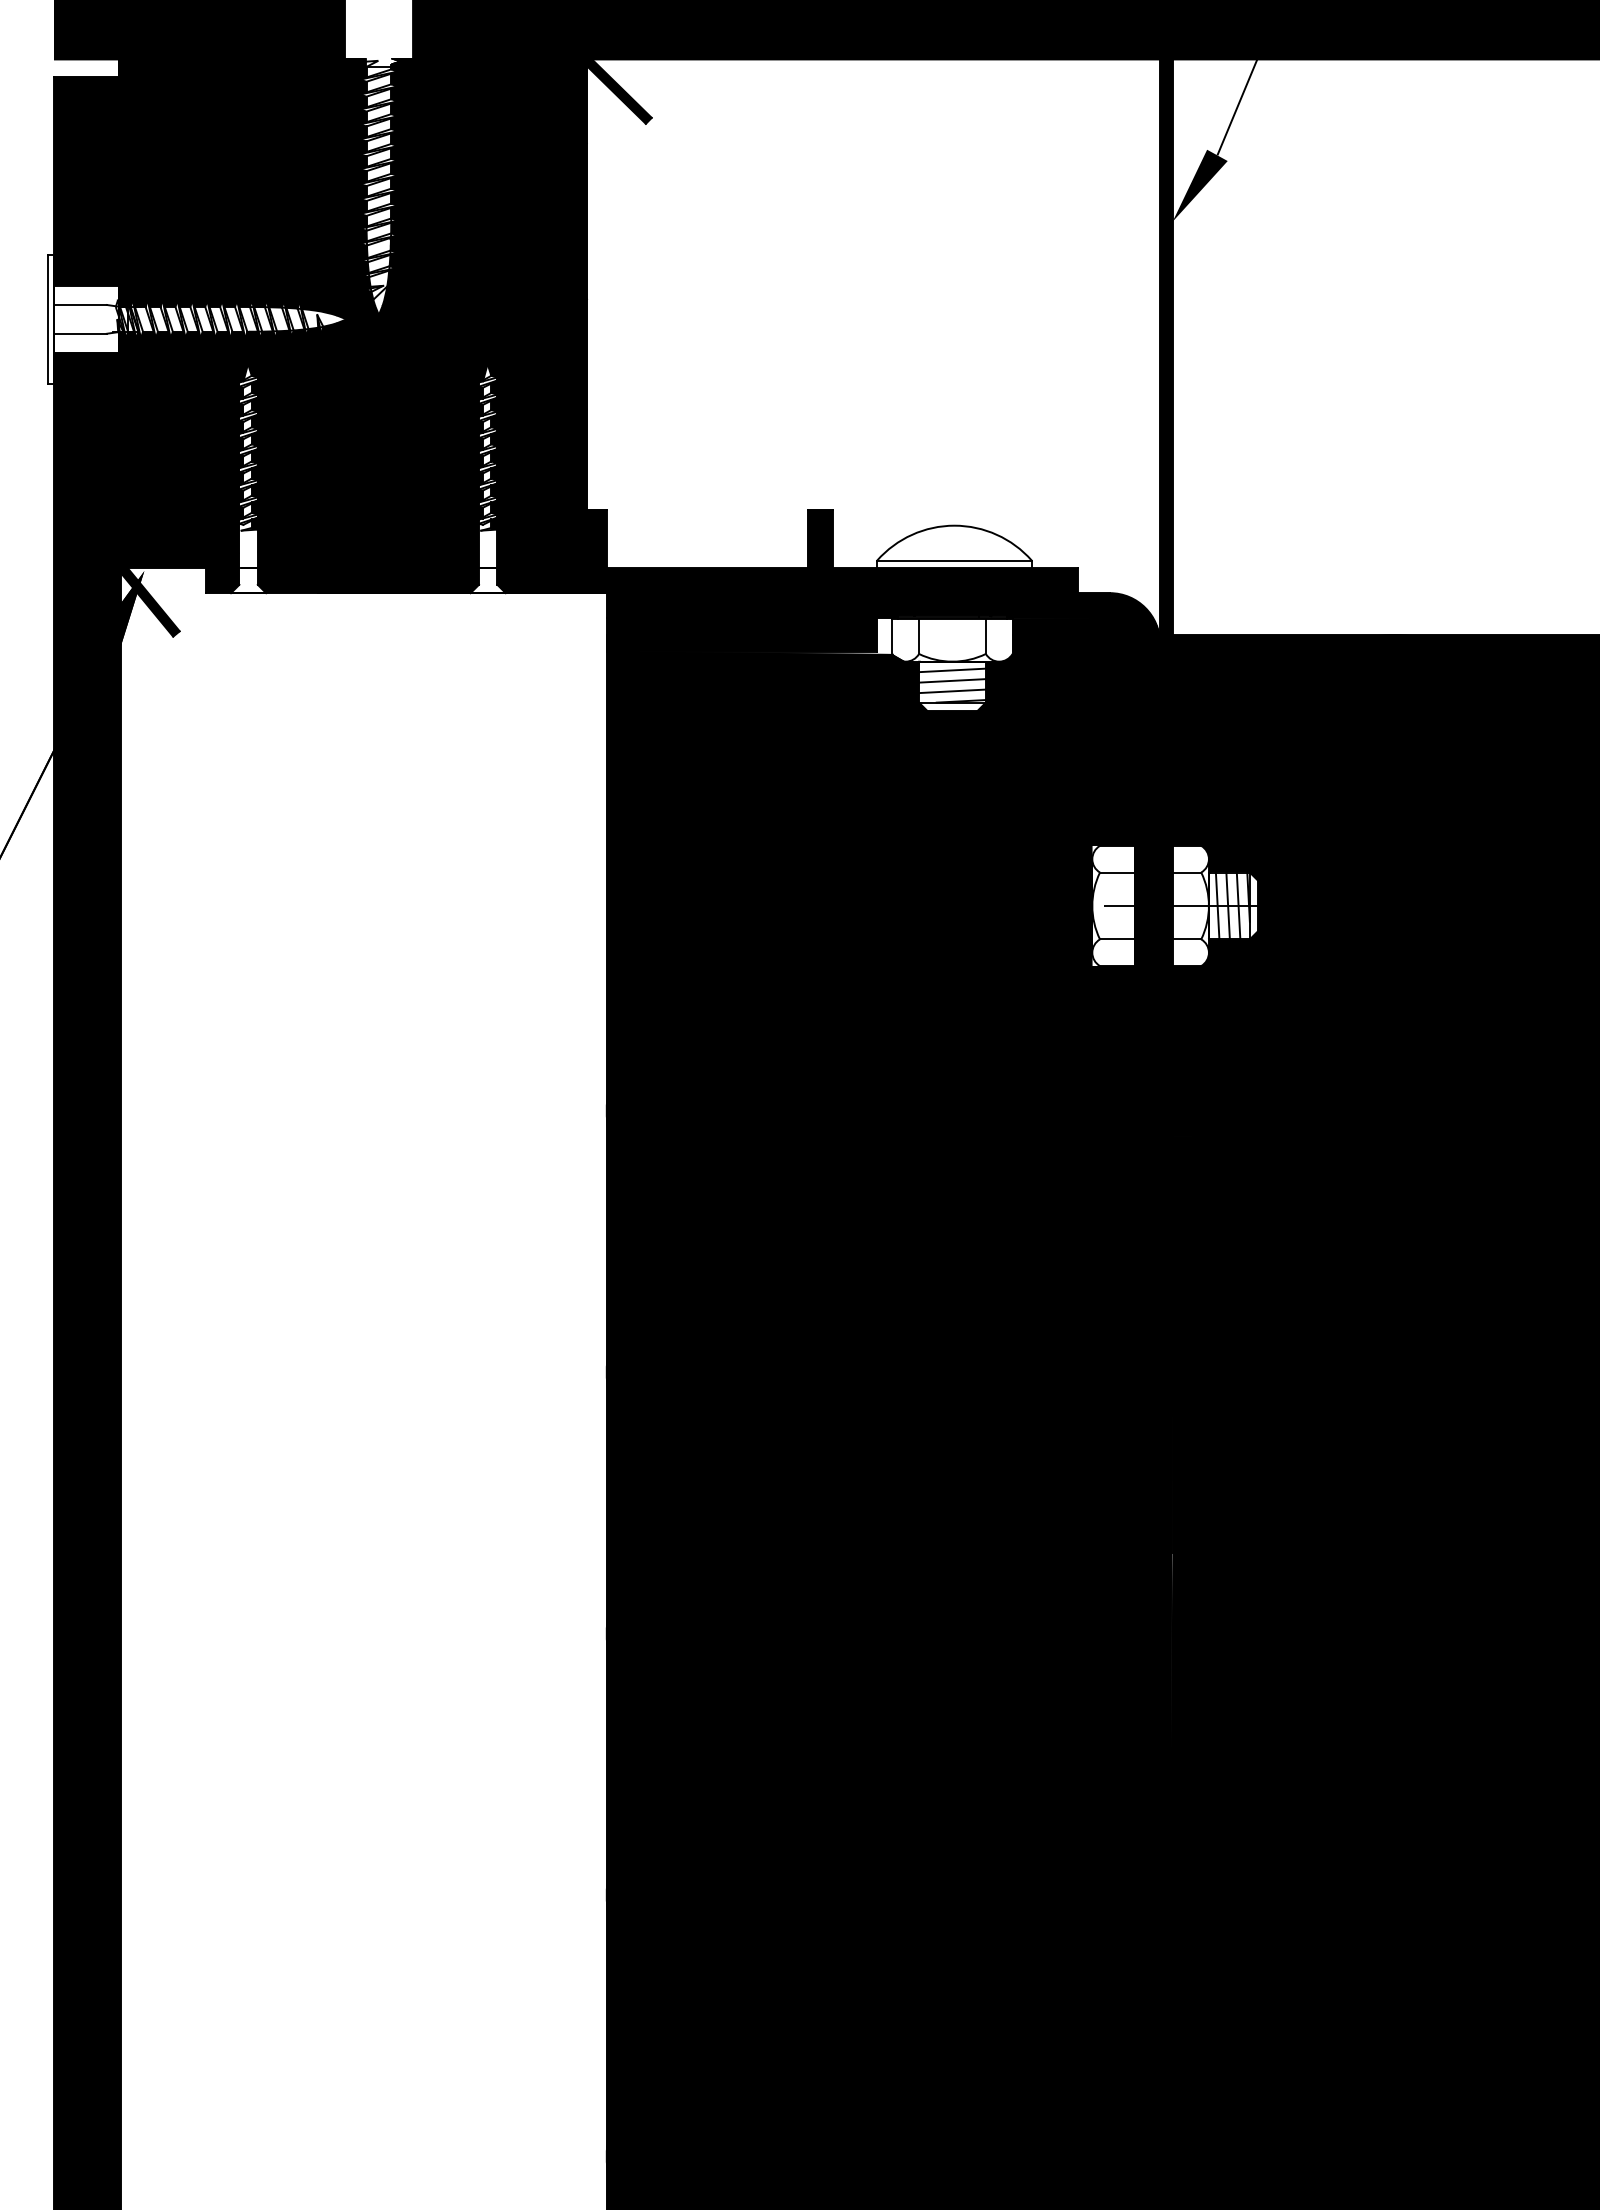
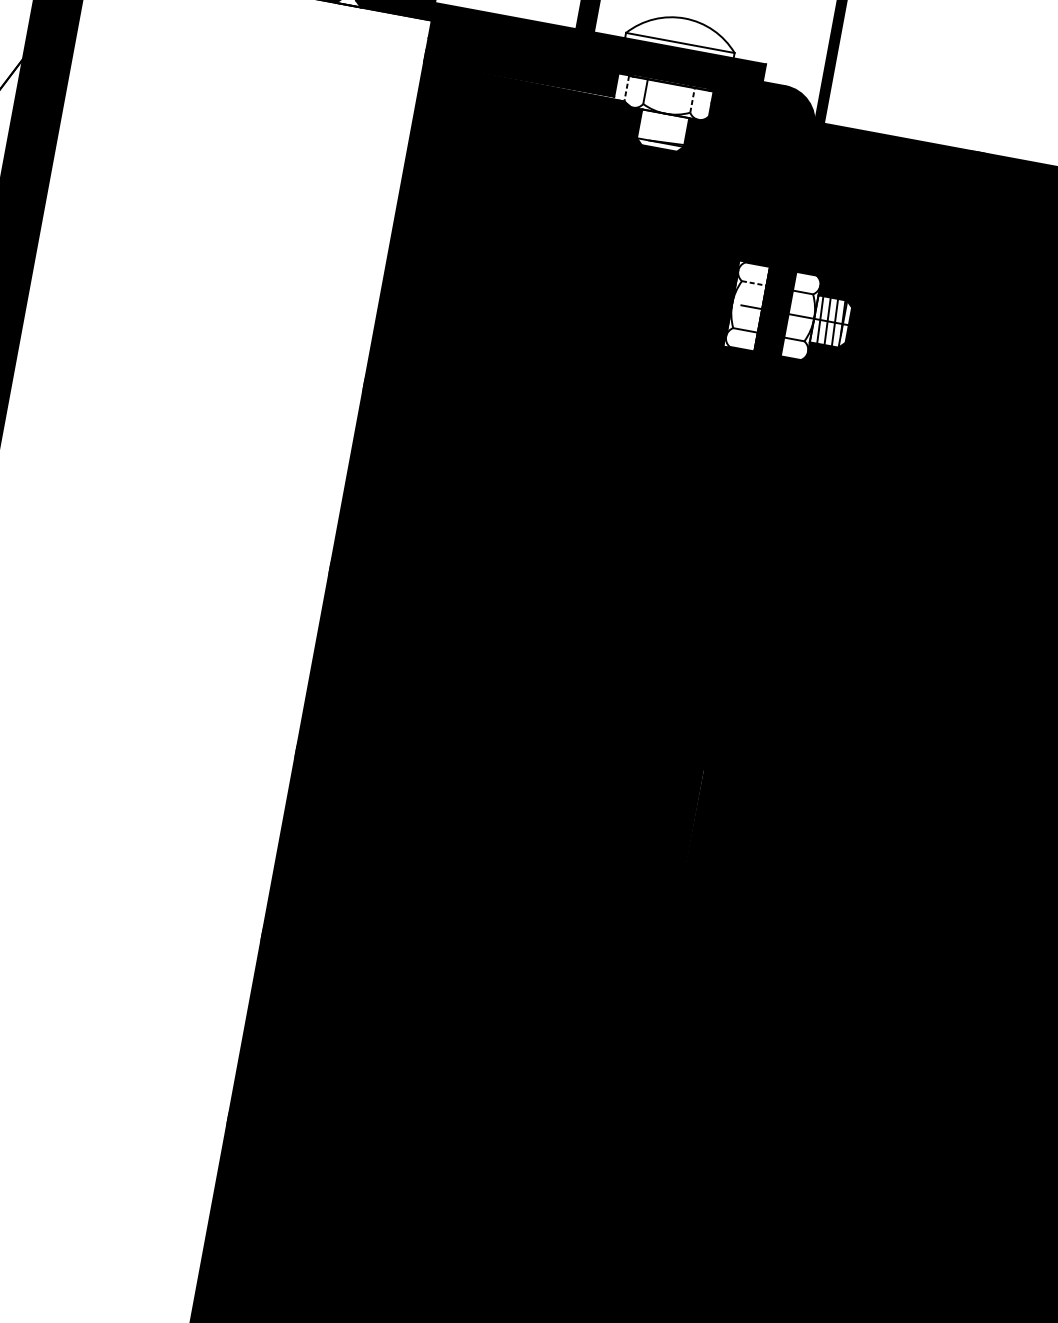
line: (985, 636) -> (692, 100), solid -> dashed
line: (892, 637) -> (626, 88), solid -> dashed
line: (952, 670) -> (664, 119), removed
line: (952, 680) -> (663, 127), removed
line: (952, 691) -> (661, 134), removed
line: (1117, 872) -> (754, 283), solid -> dashed

